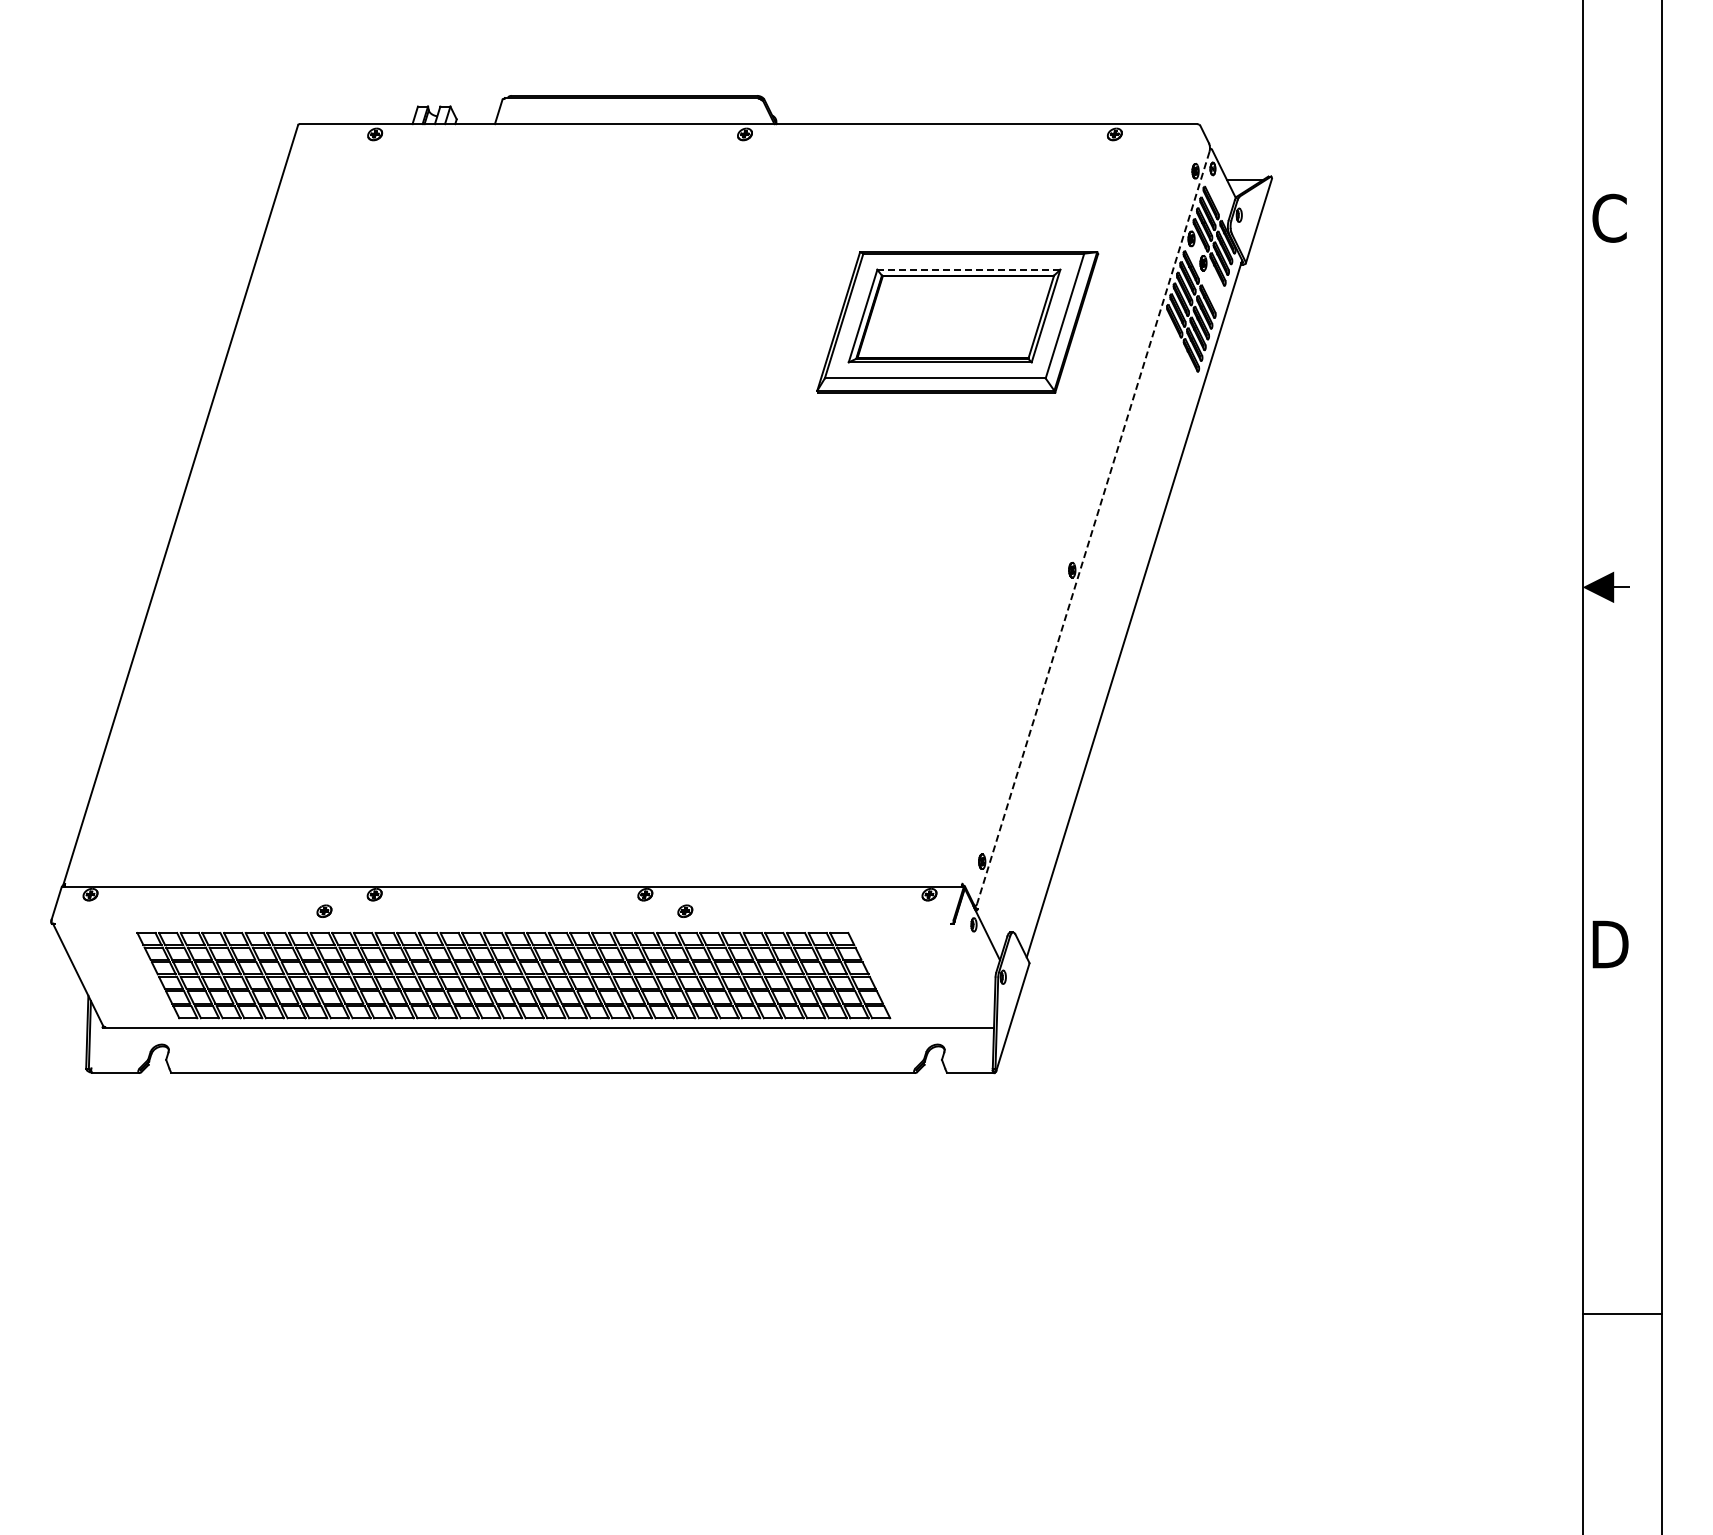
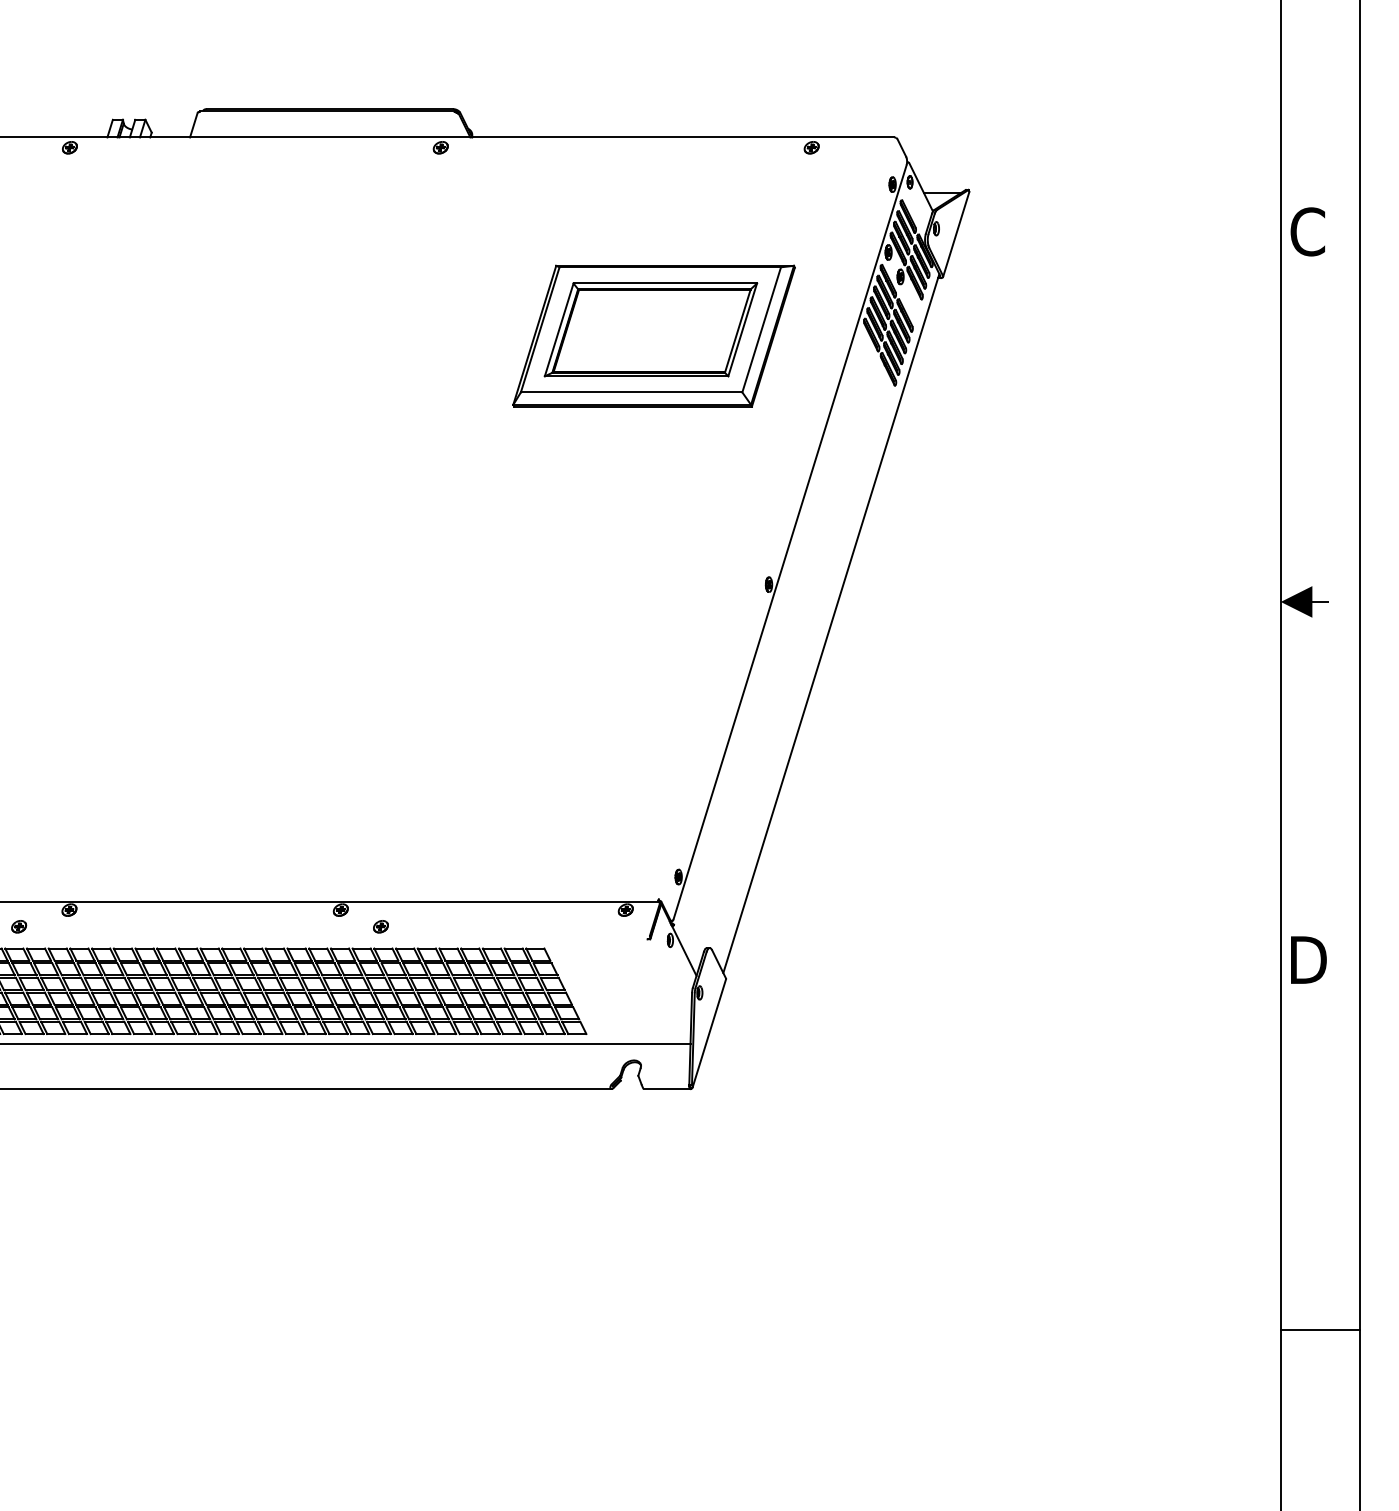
line: (969, 269) -> (665, 283), dashed -> solid
line: (1093, 528) -> (790, 542), dashed -> solid

